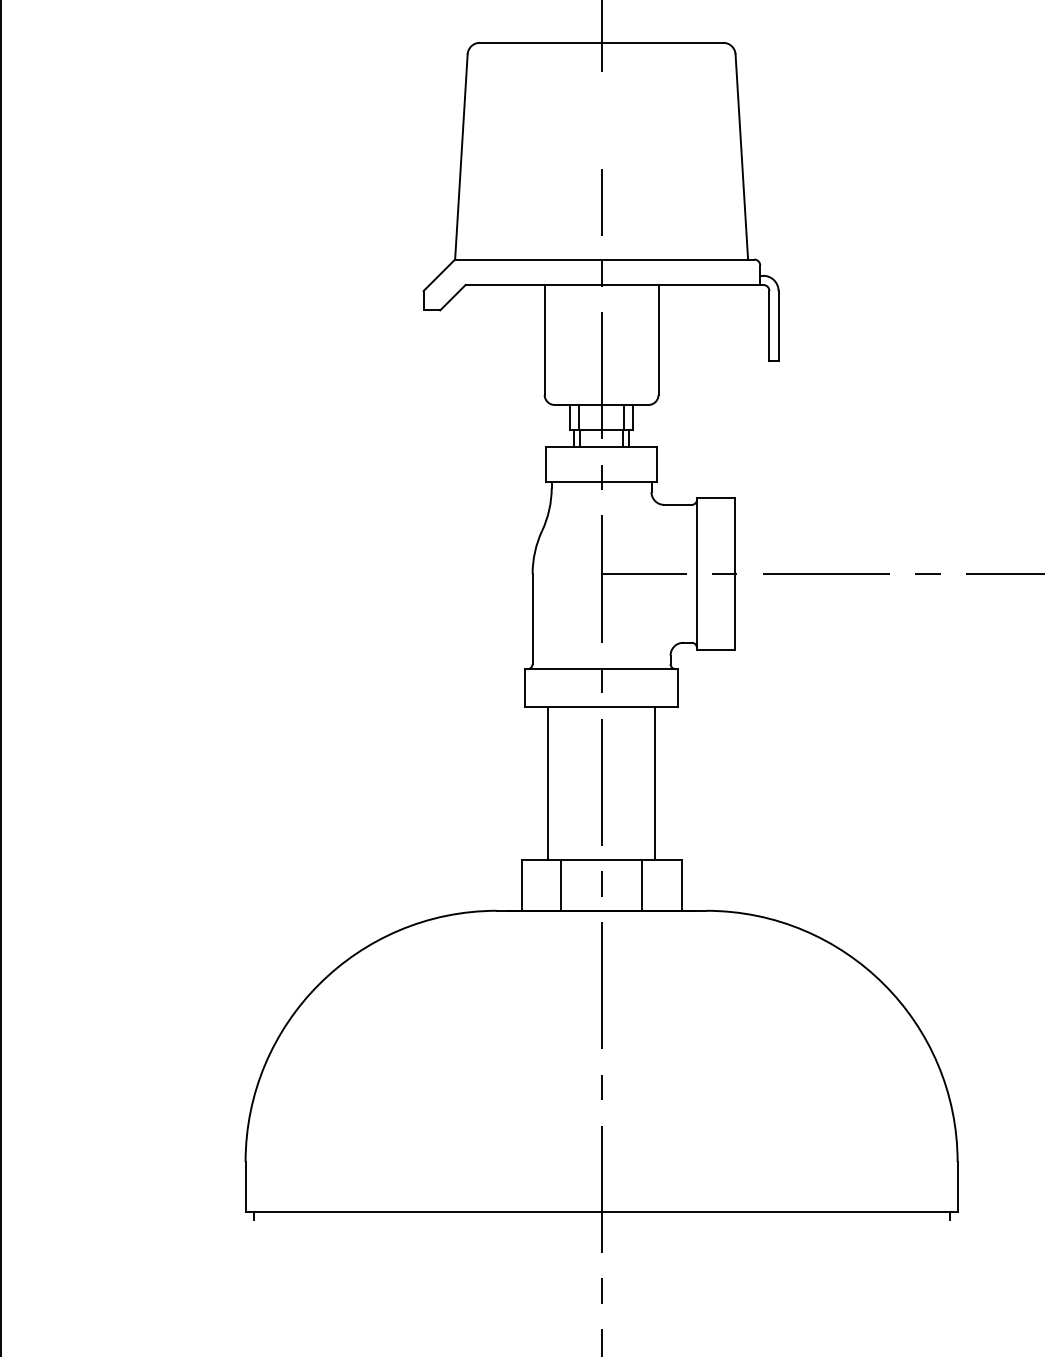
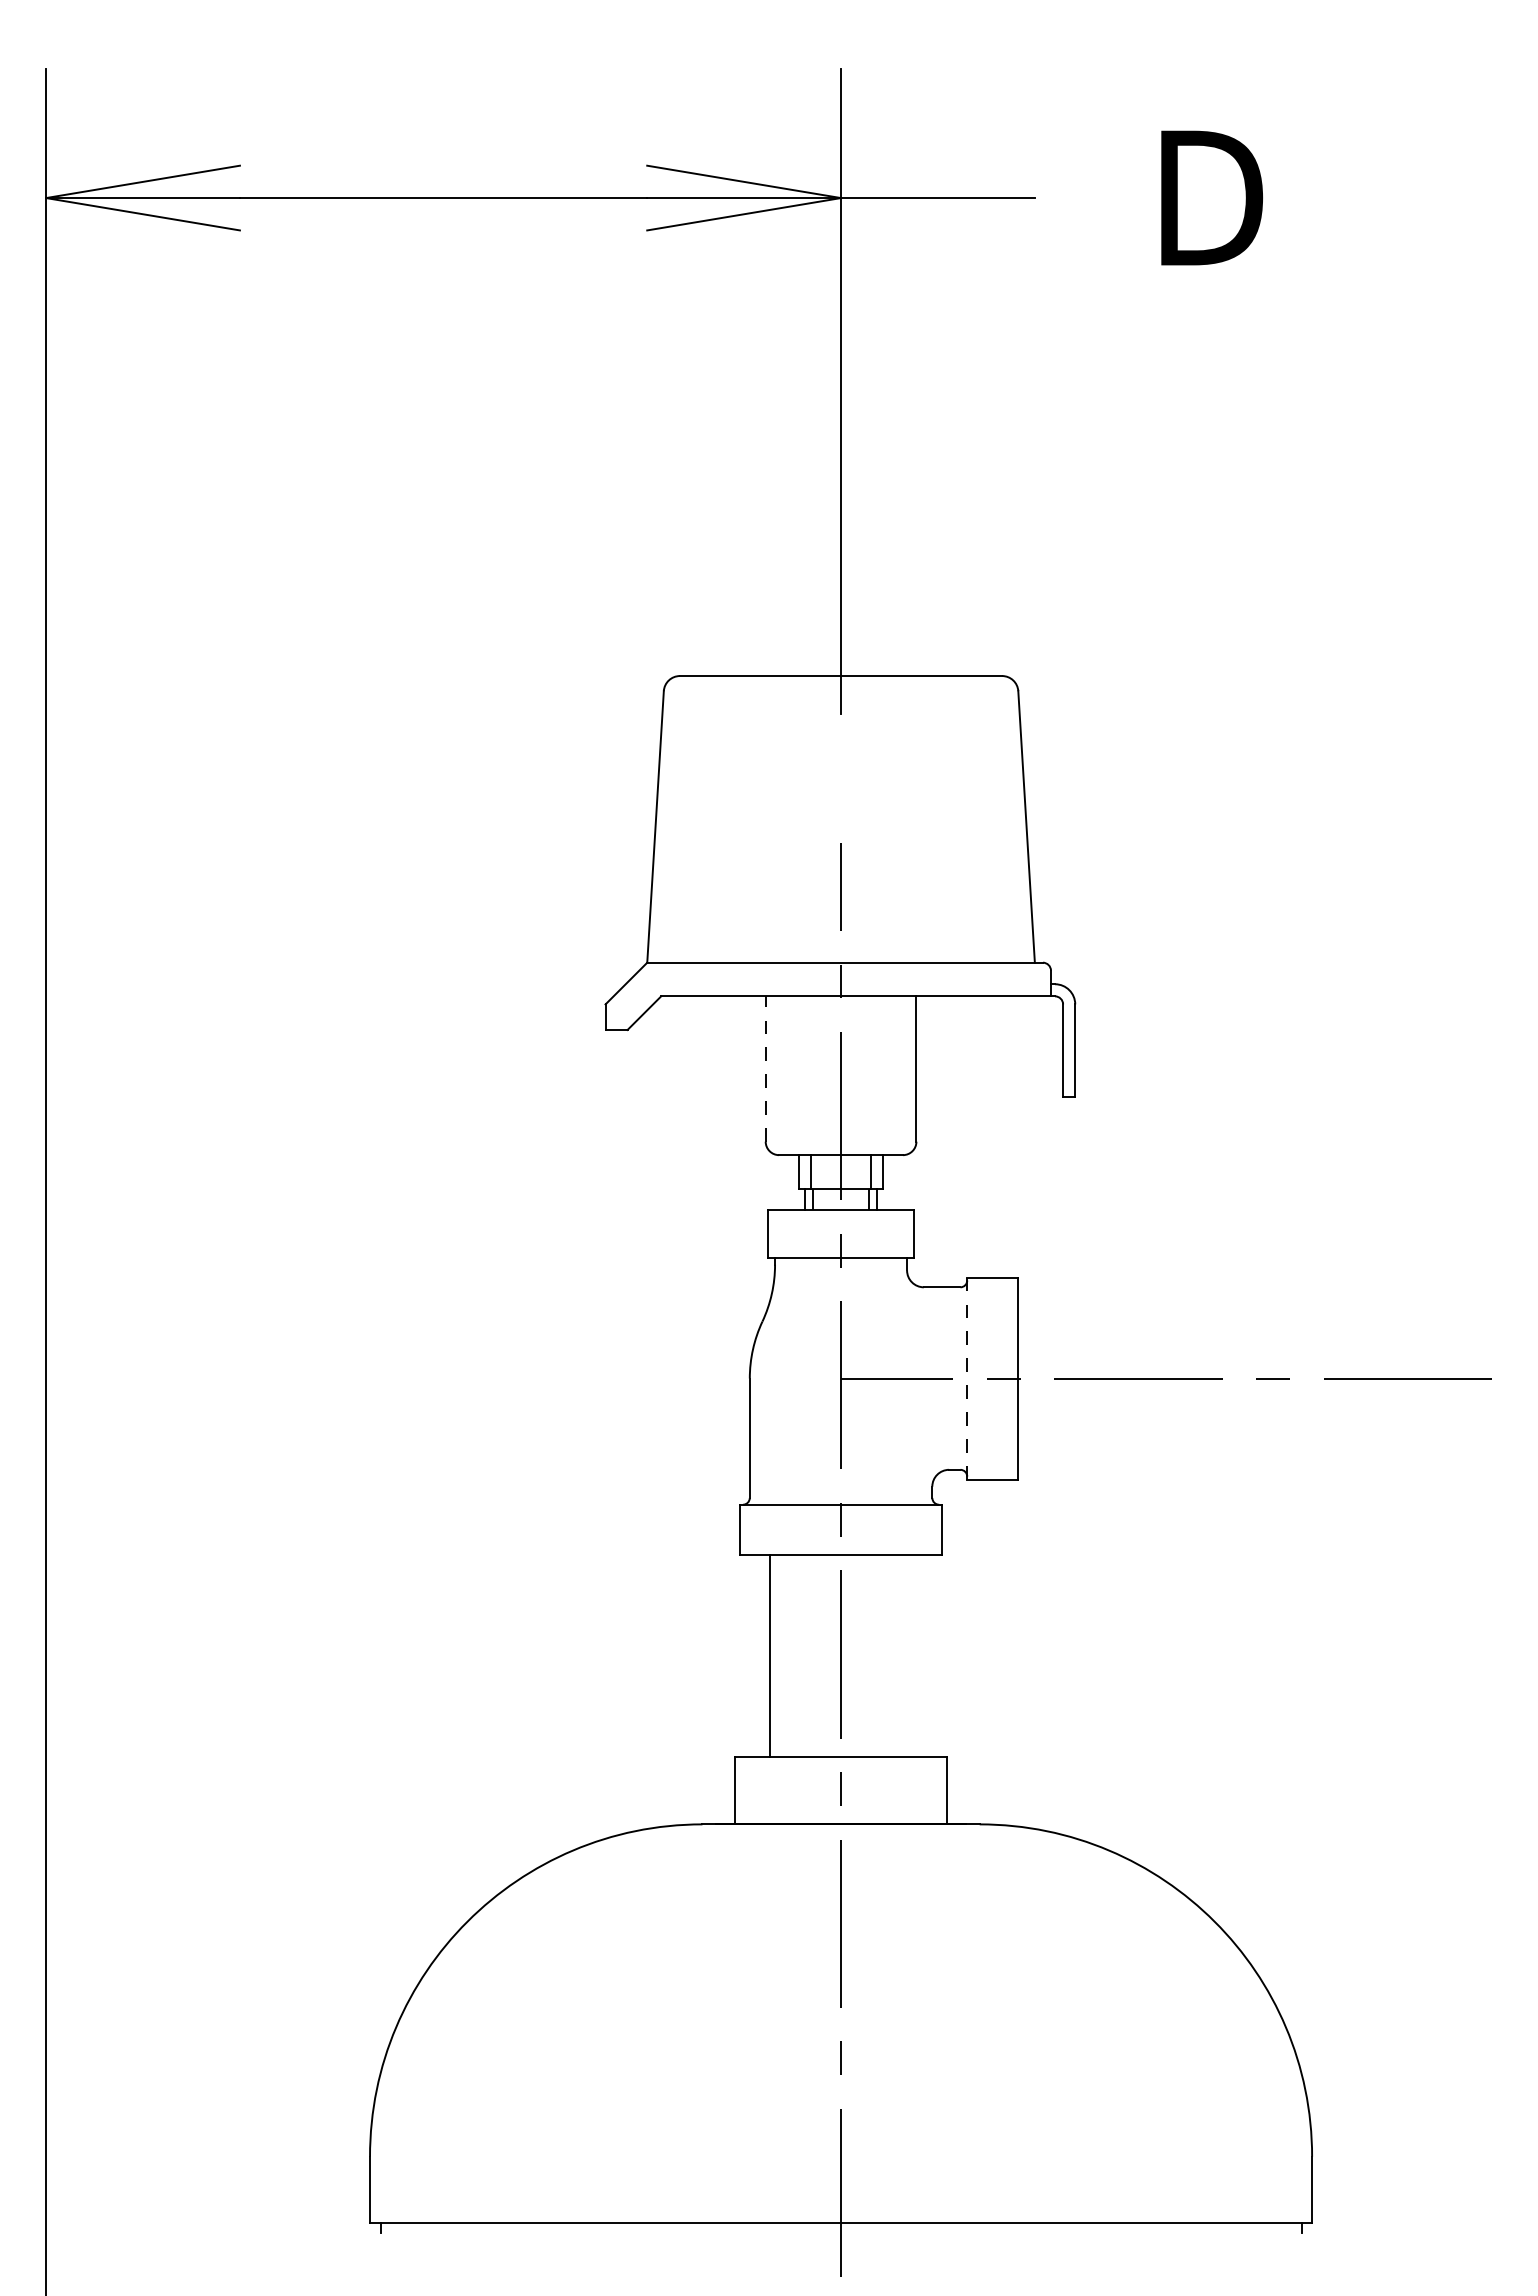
line: (544, 340) -> (765, 1069), solid -> dashed
line: (697, 573) -> (967, 1378), solid -> dashed
line: (654, 783) -> (911, 1656), removed
line: (561, 885) -> (787, 1790), removed
line: (641, 885) -> (894, 1790), removed

